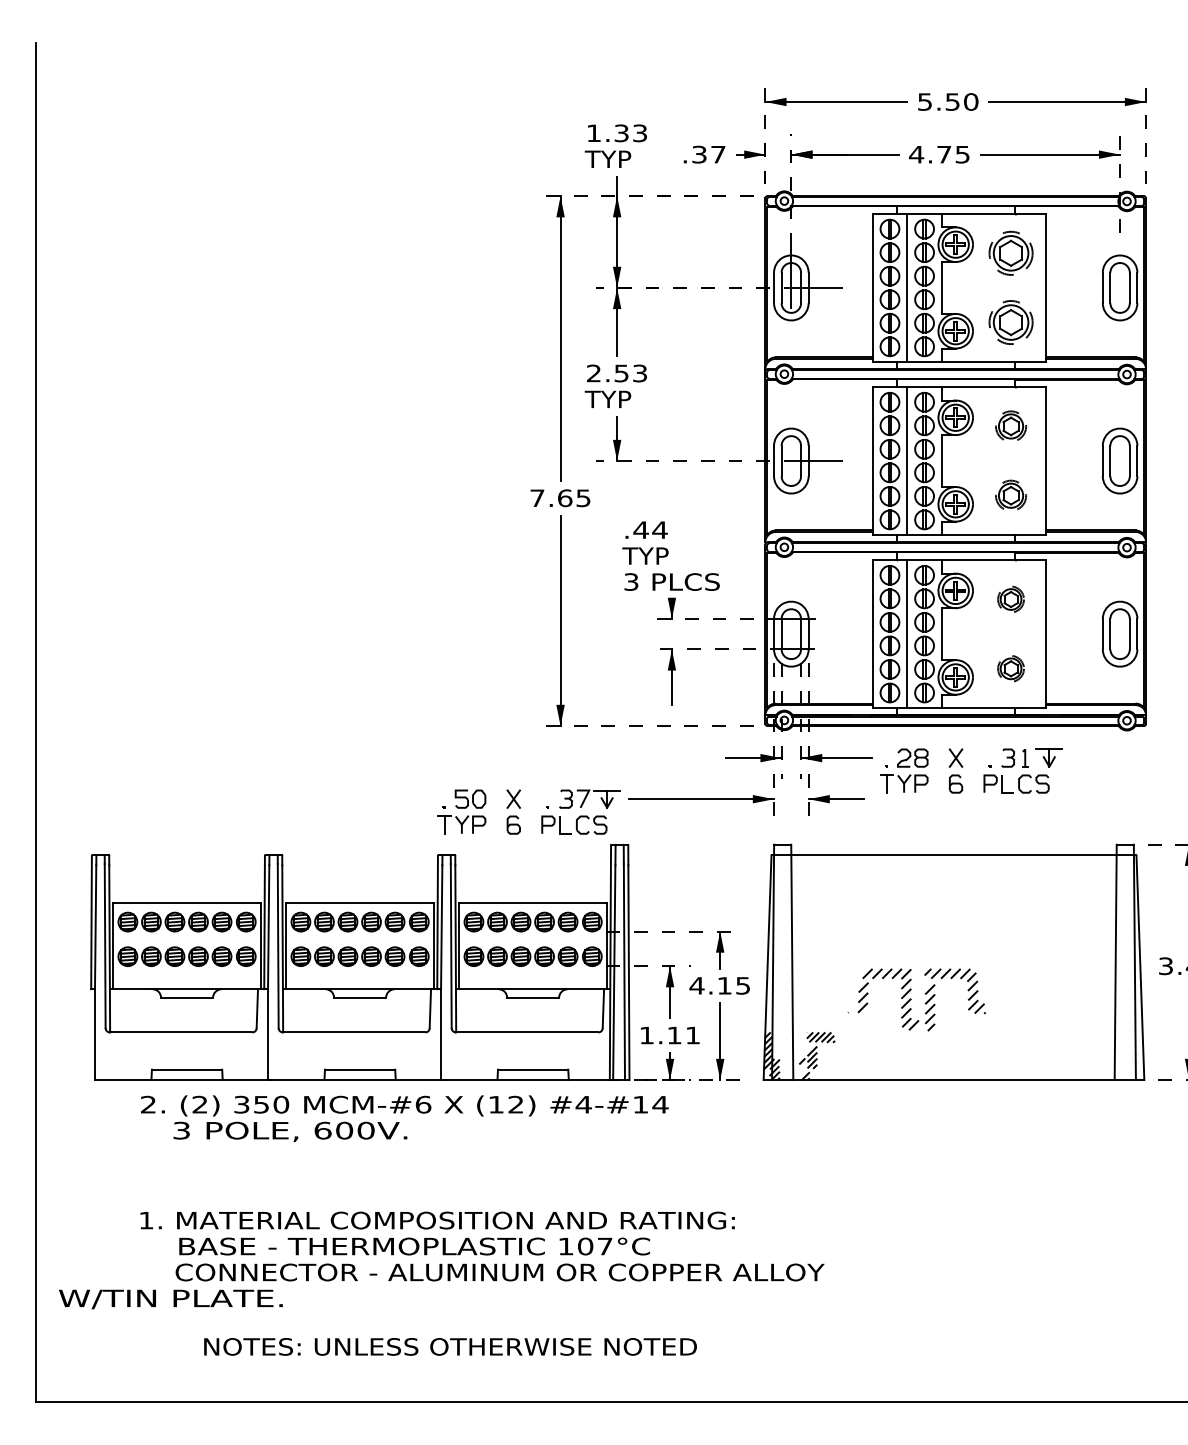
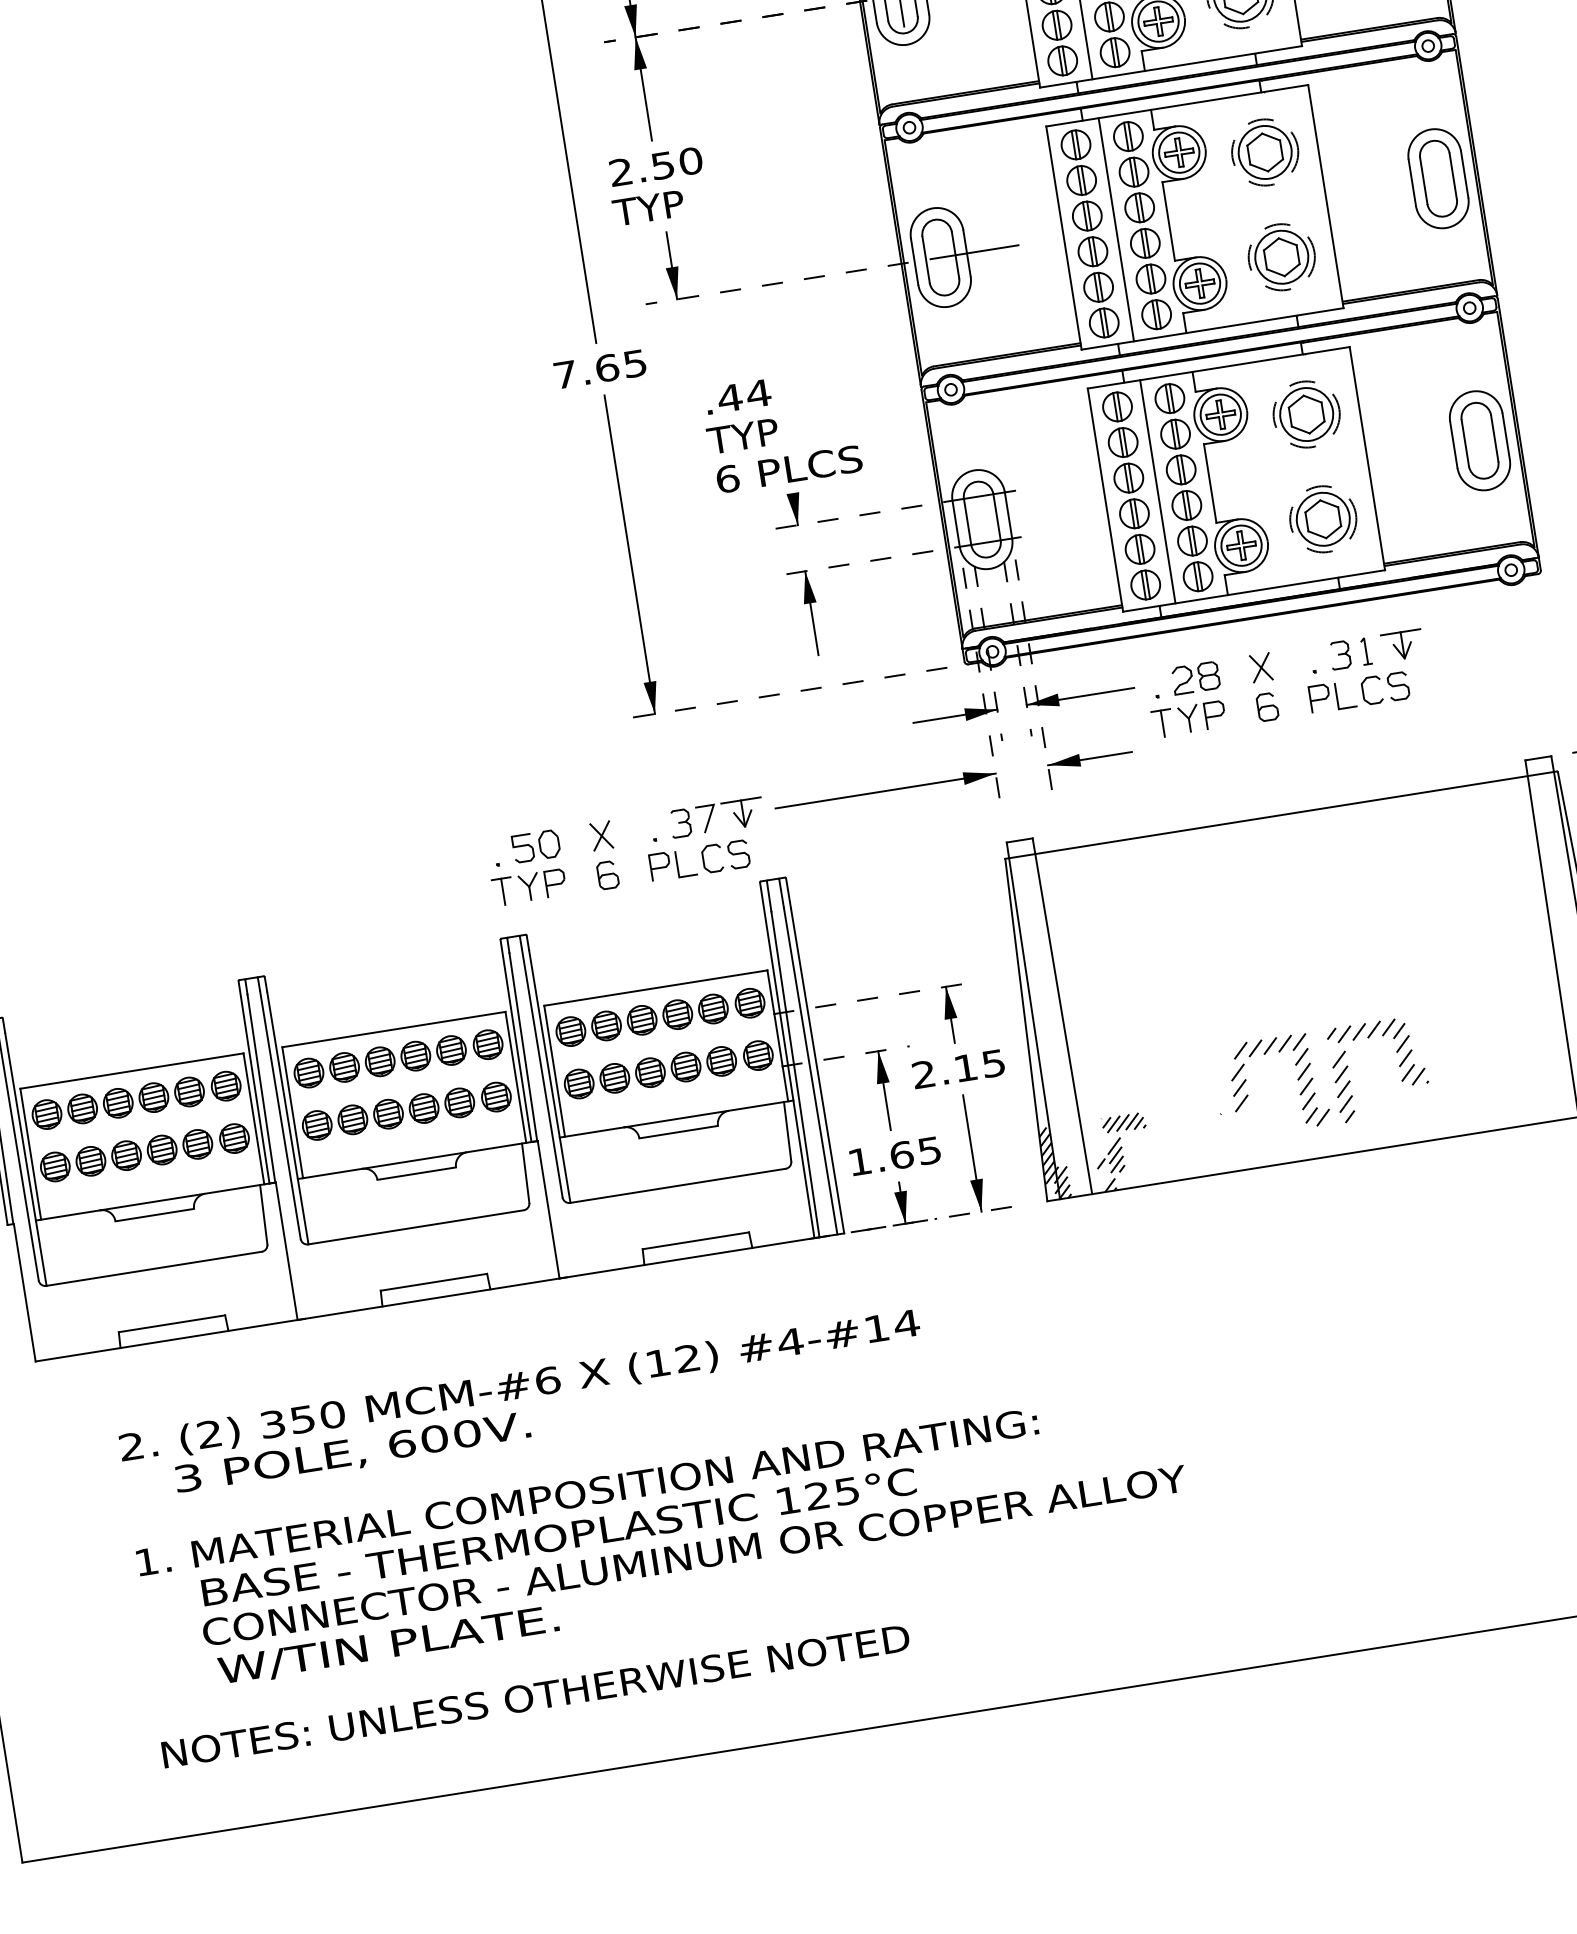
text: (640, 373) -> (691, 161), 2.53 -> 2.50
part: (1010, 426) -> (1264, 152), size x1.43
part: (1010, 495) -> (1280, 257), size x1.43
text: (631, 581) -> (727, 478), 3 -> 6
part: (1010, 599) -> (1305, 414), size x1.67
part: (1010, 668) -> (1322, 519), size x1.67
text: (696, 985) -> (922, 1074), 4.15 -> 2.15
part: (916, 999) -> (1320, 1077), moved
text: (683, 1035) -> (915, 1153), 1.11 -> 1.65
text: (404, 1118) -> (522, 1406), moved
text: (595, 1246) -> (832, 1493), 107°C -> 125°C
text: (170, 1299) -> (388, 1646), moved
text: (450, 1346) -> (535, 1695), moved

